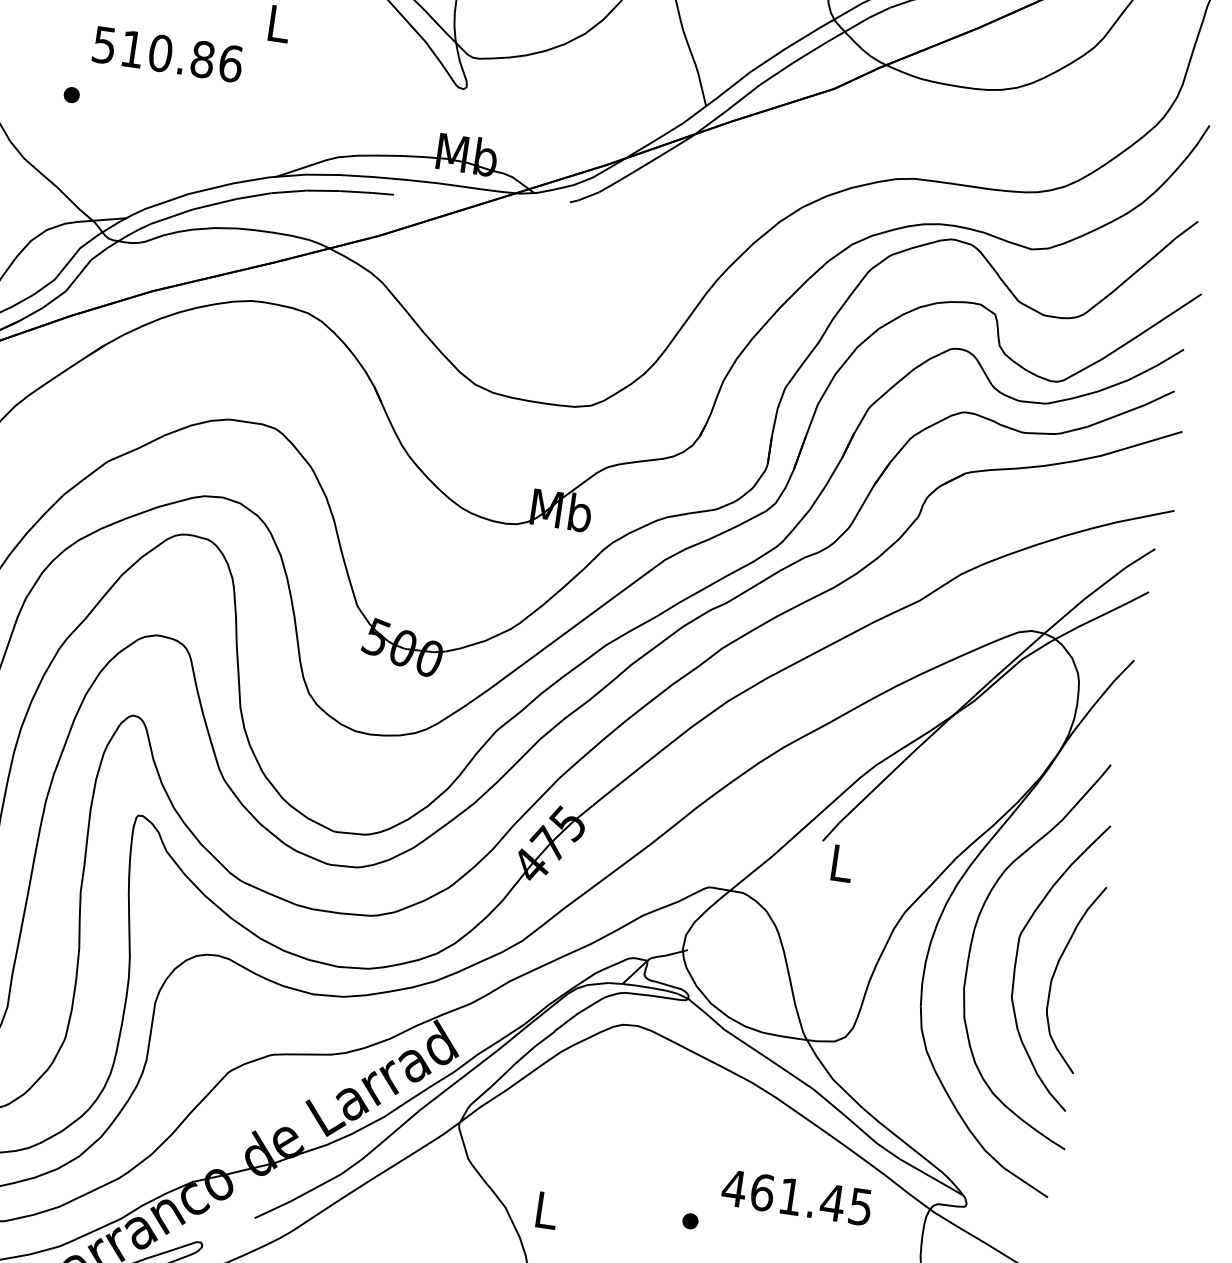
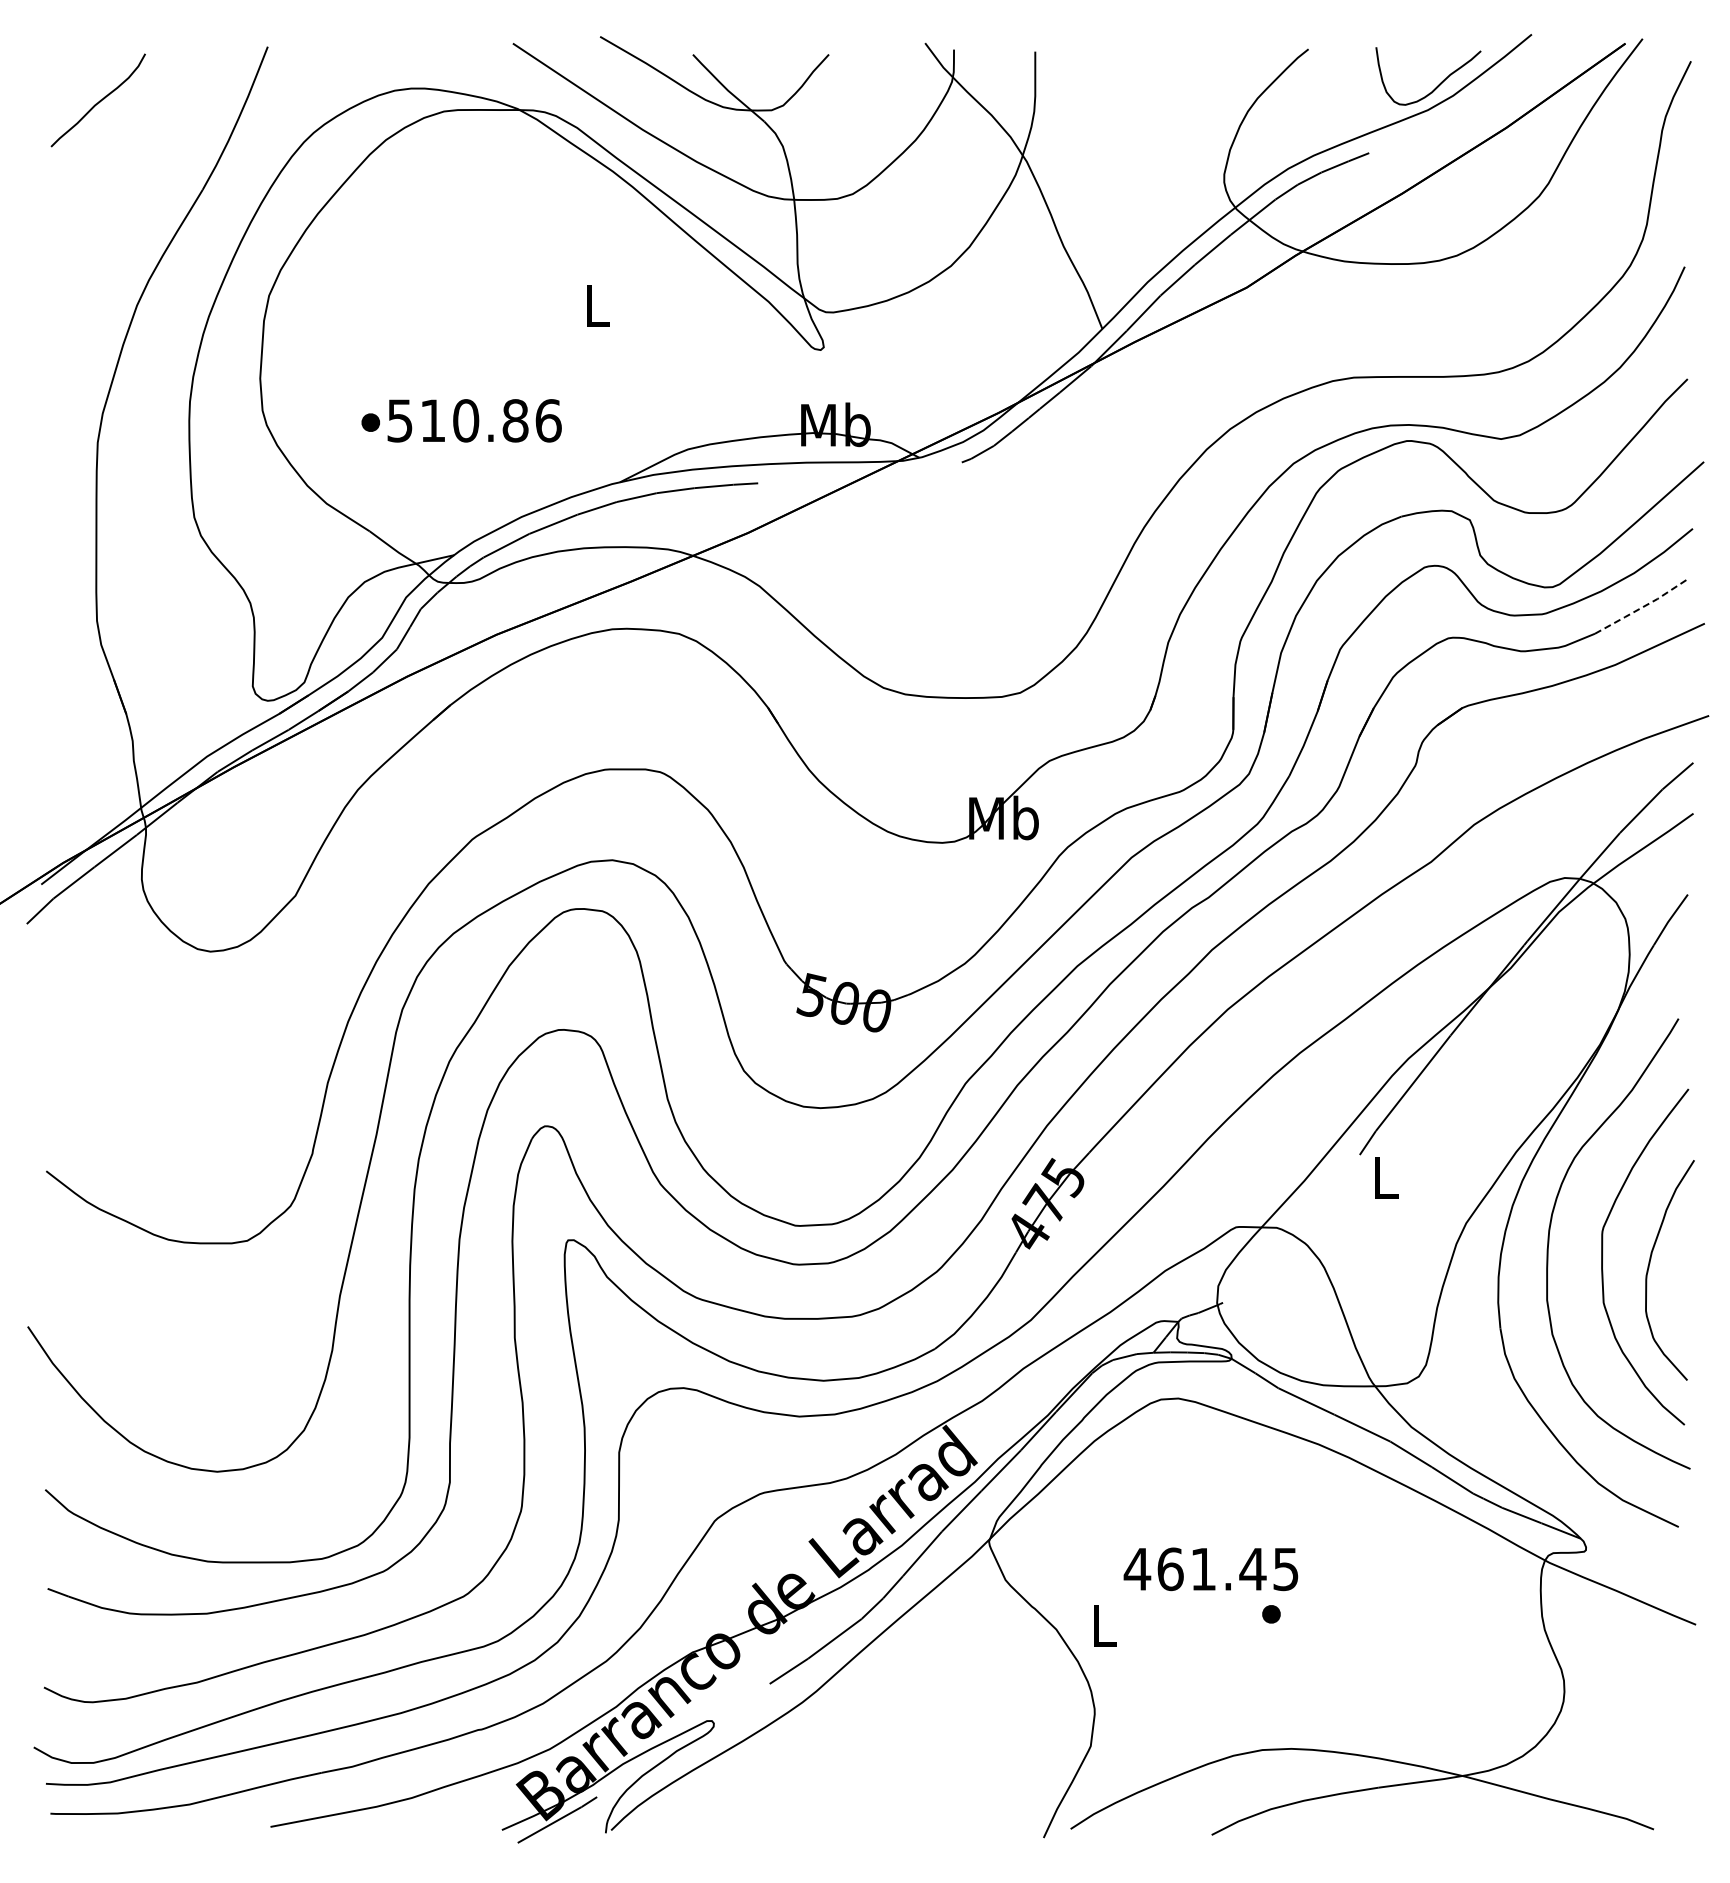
text: (167, 54) -> (474, 420), moved
line: (1132, 410) -> (1643, 607), solid -> dashed
text: (796, 1197) -> (1210, 1569), moved

